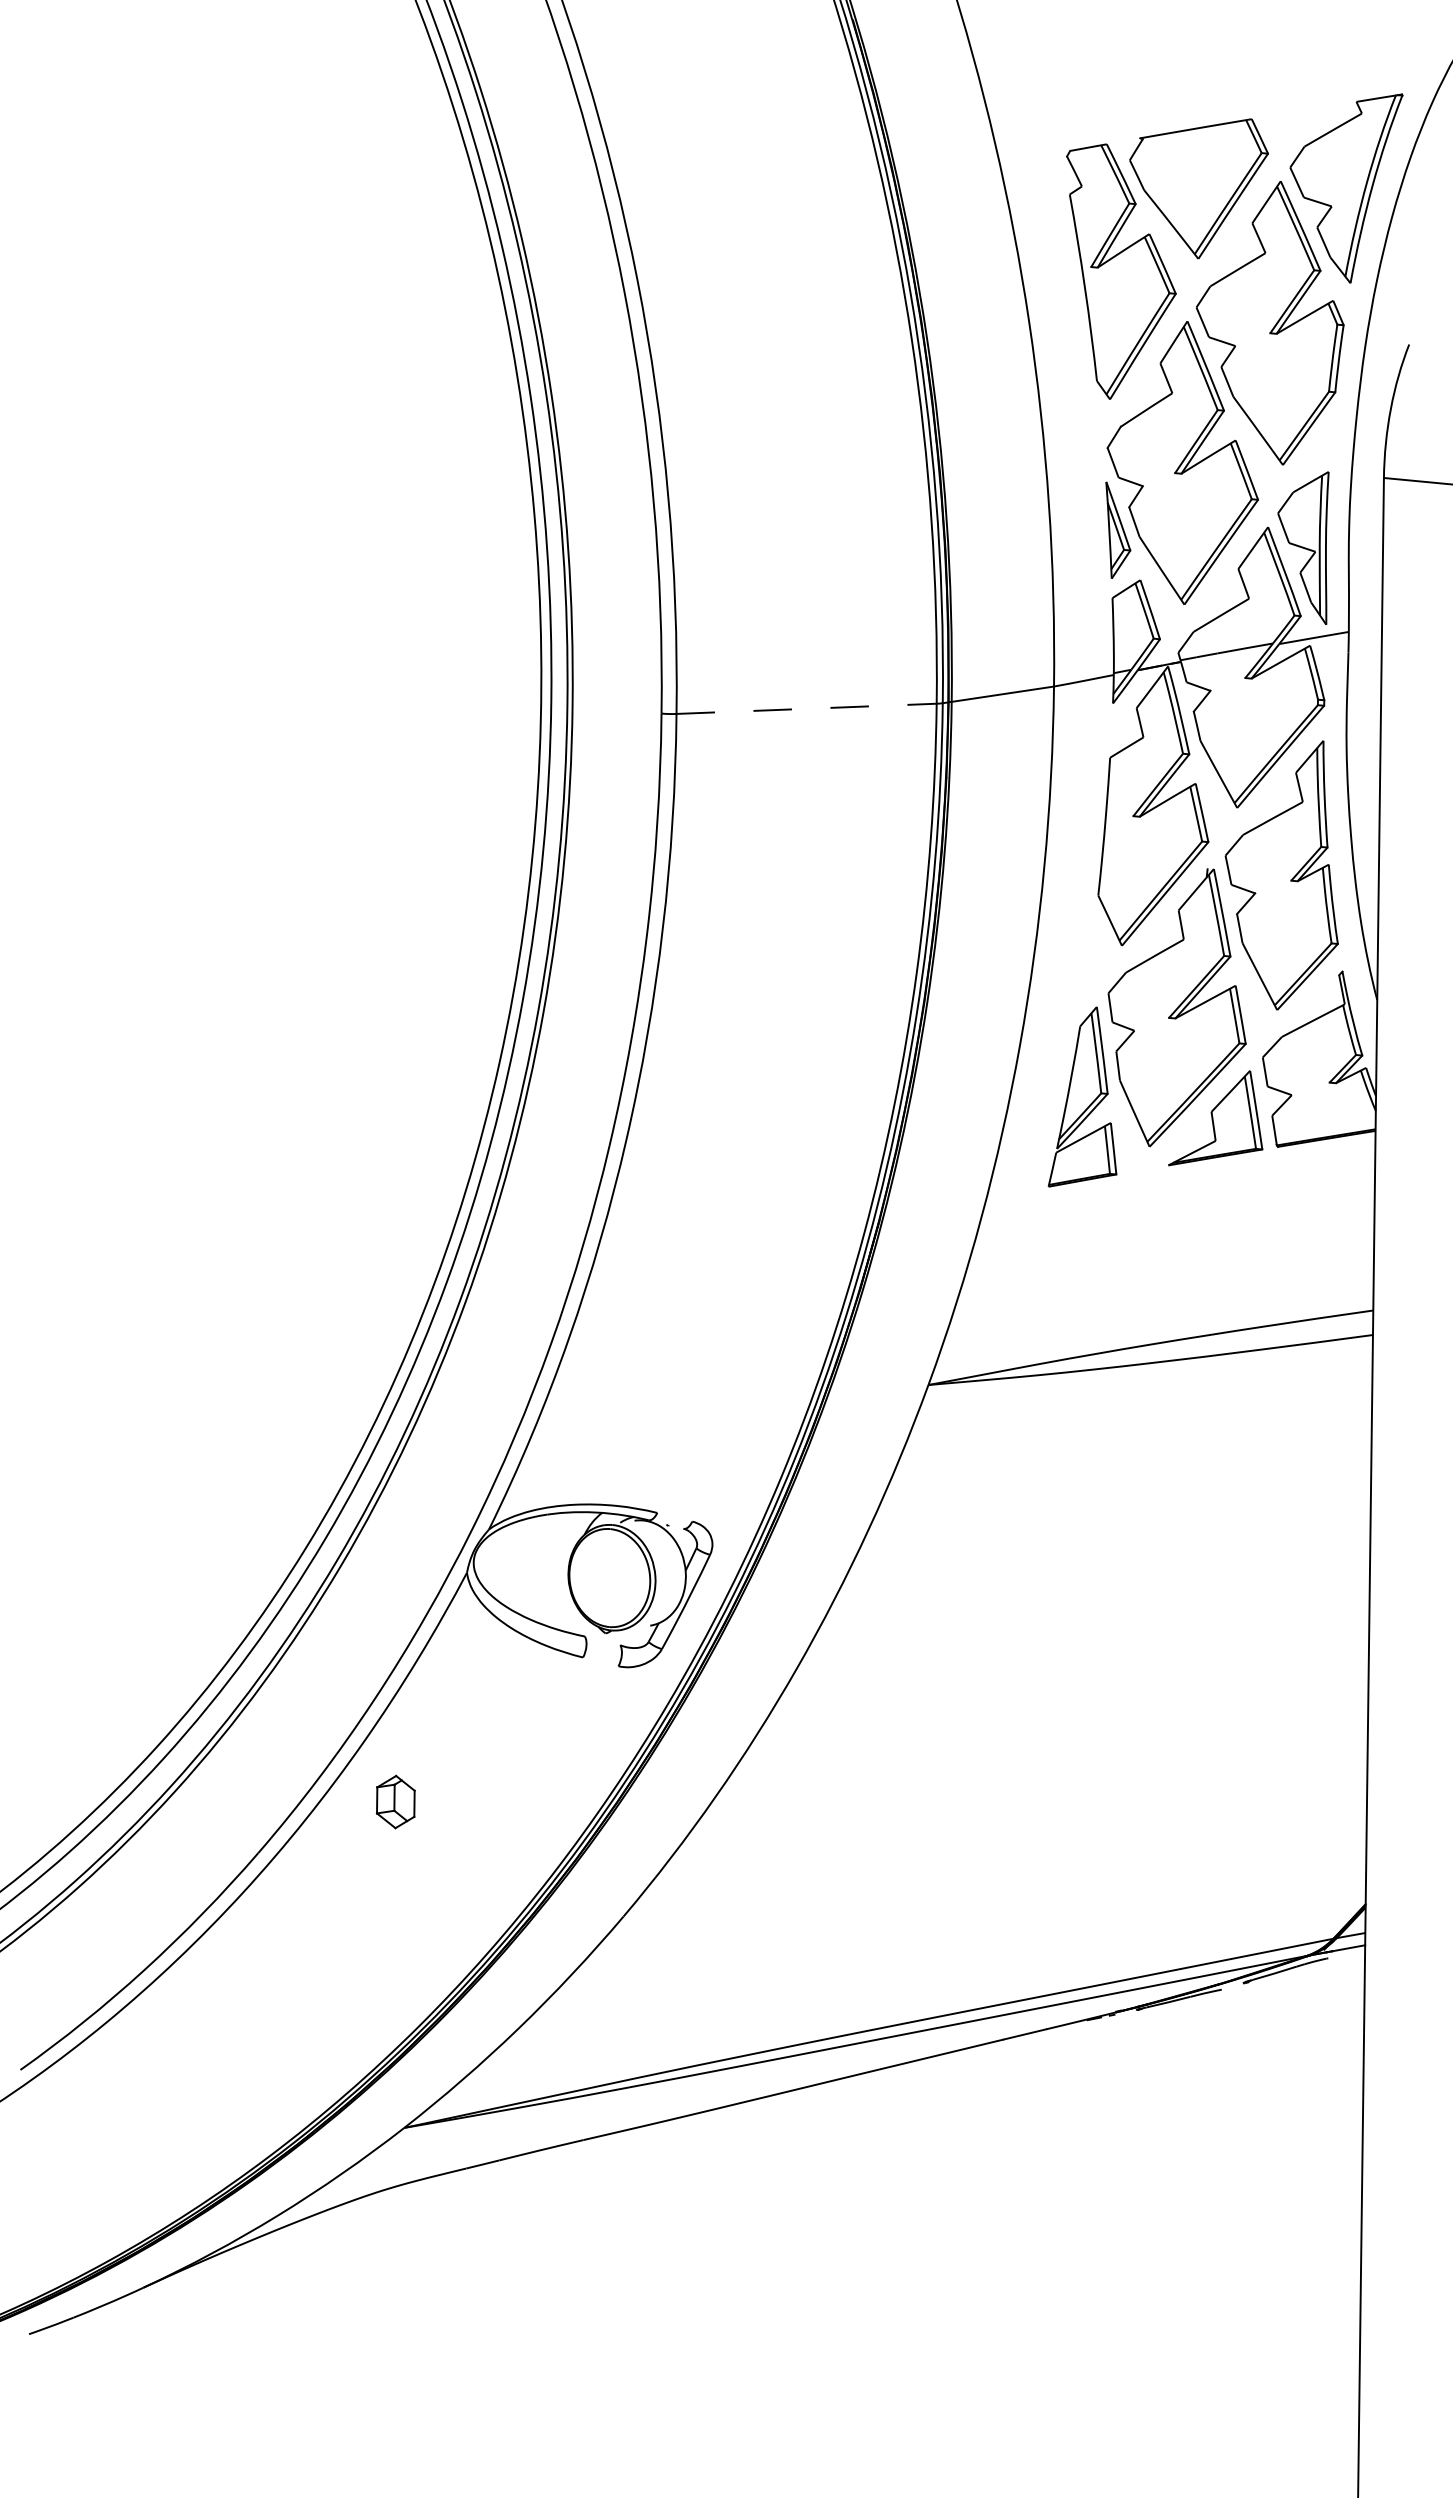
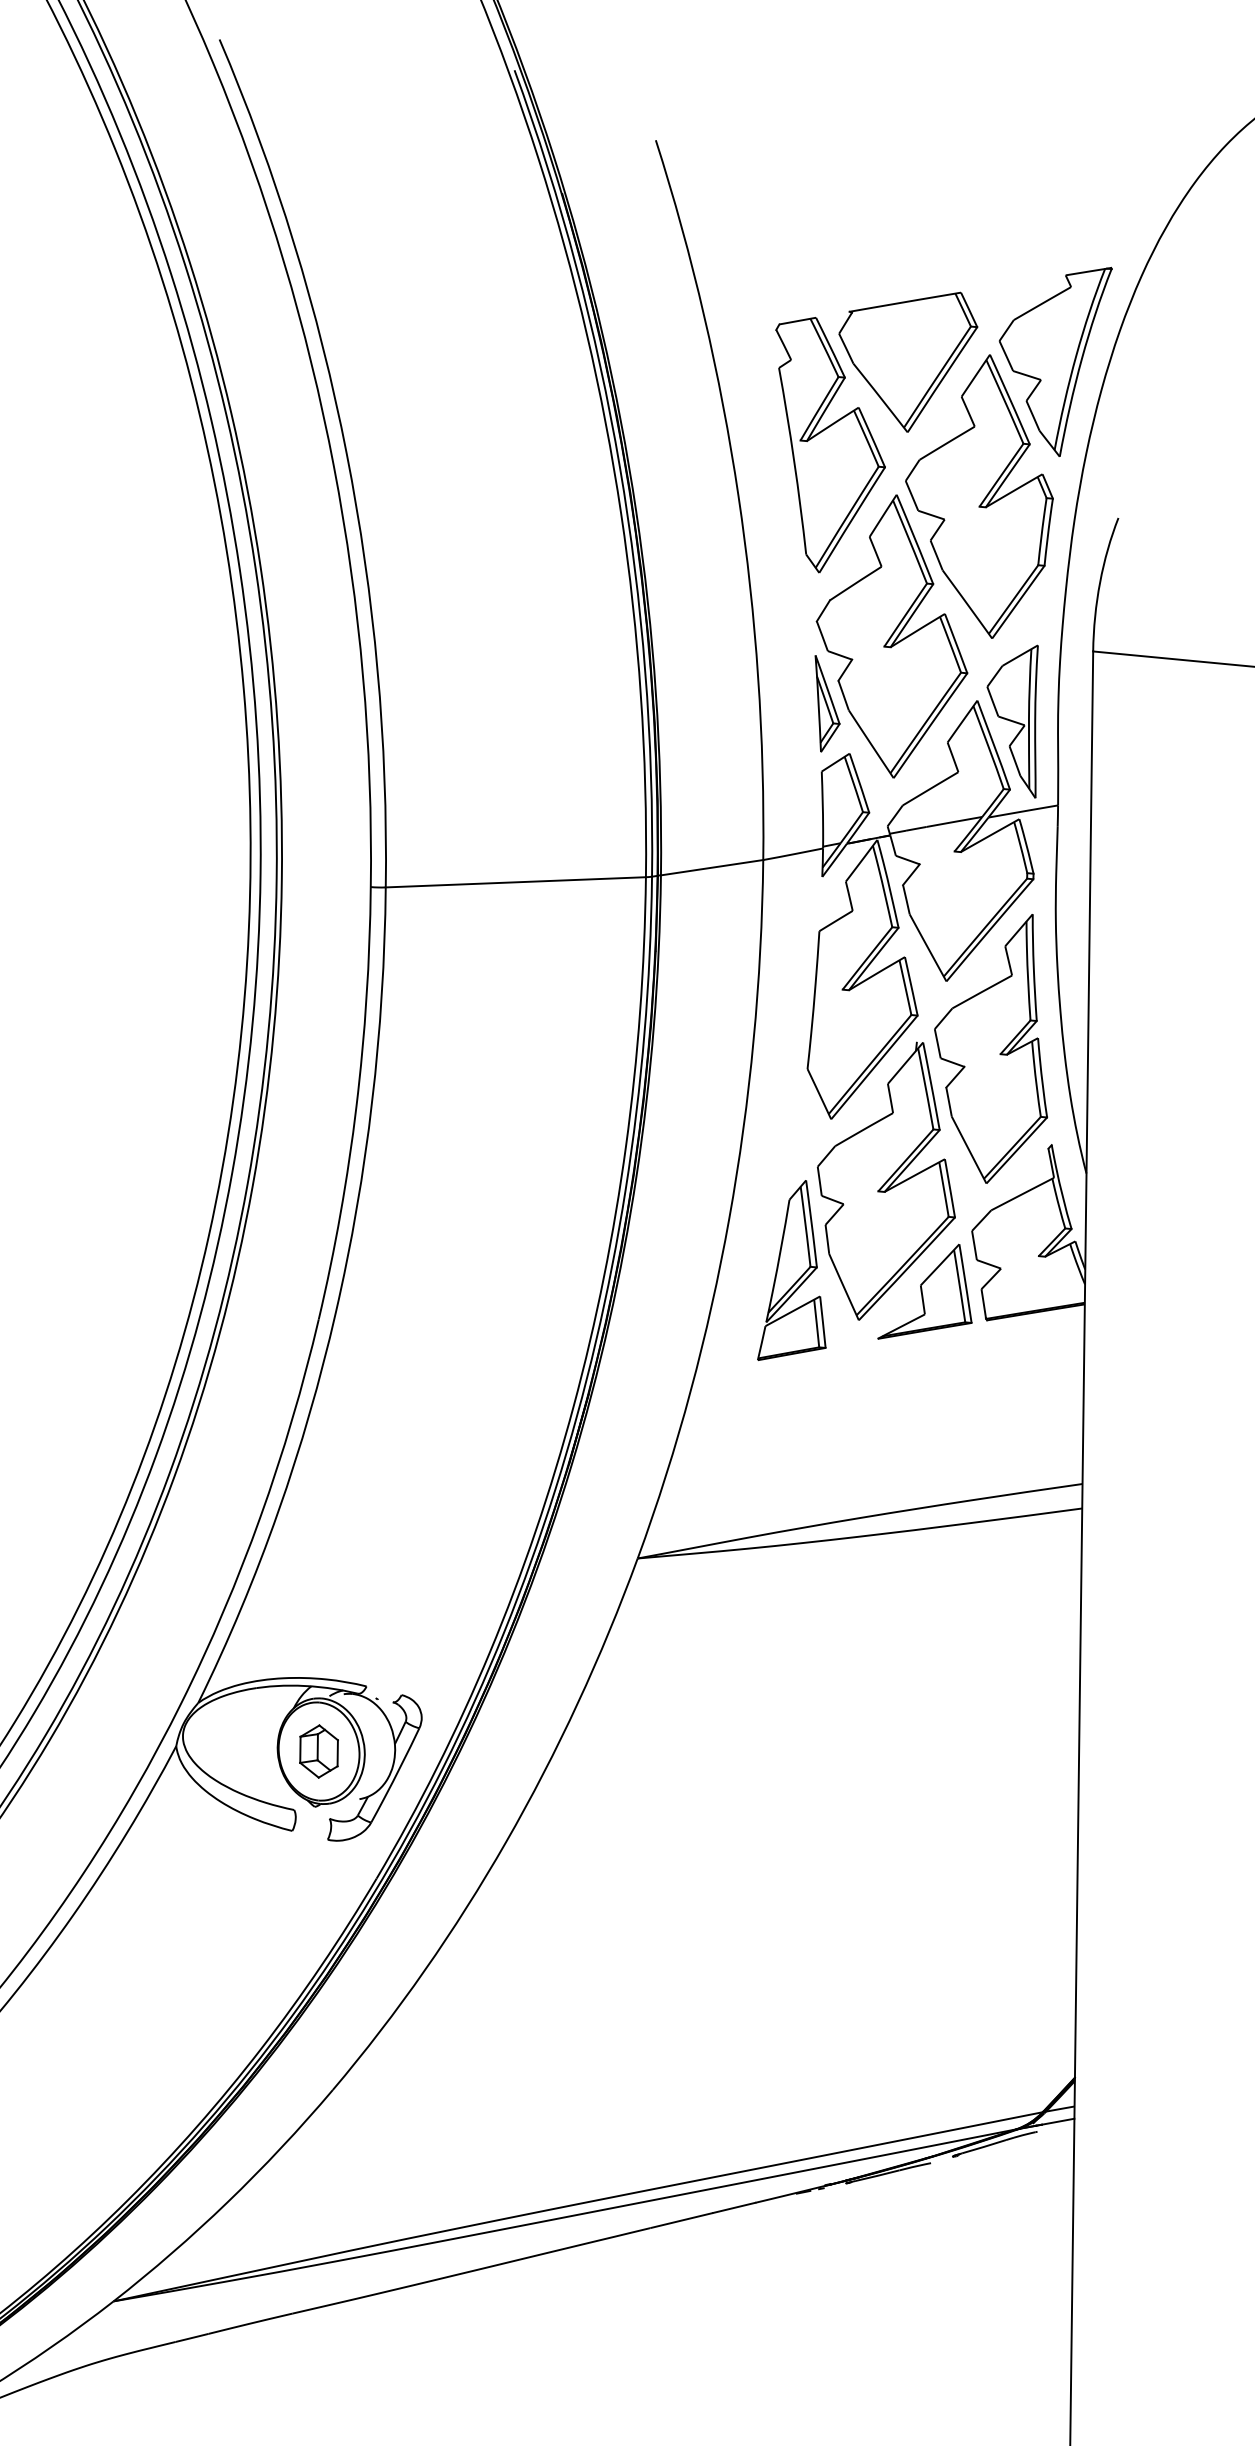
line: (807, 708) -> (516, 881), dashed -> solid
part: (395, 1801) -> (318, 1750), moved

